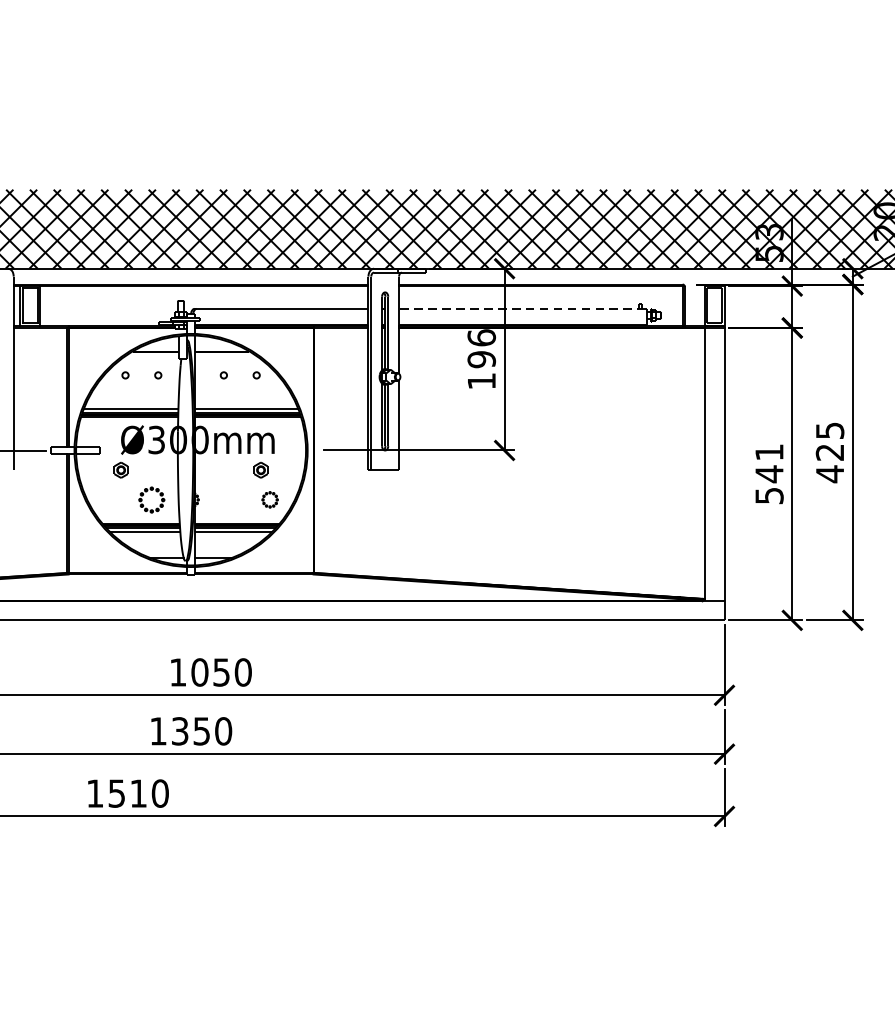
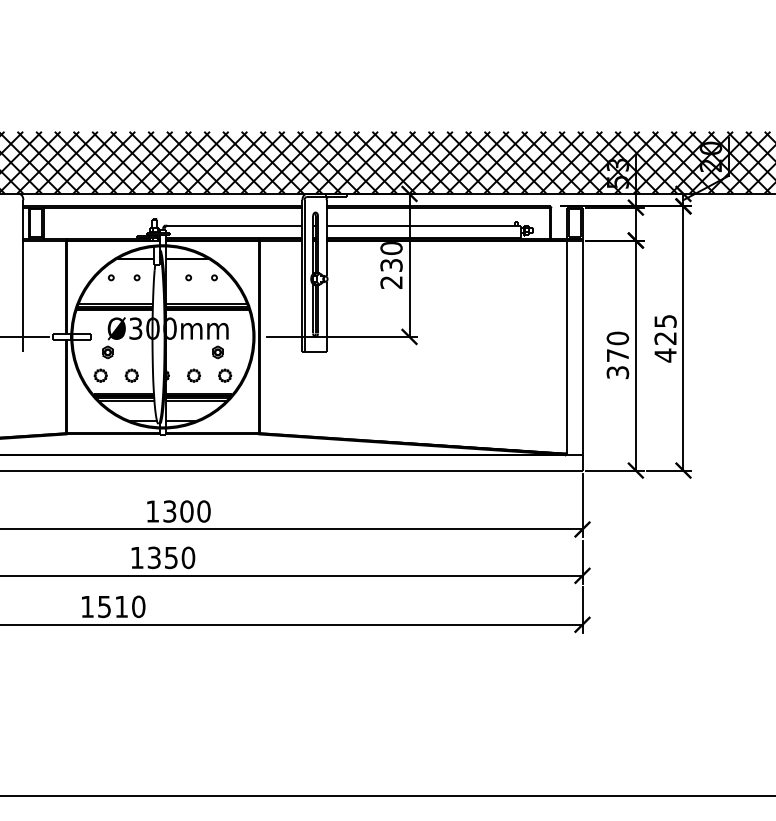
line: (522, 308) -> (423, 225), dashed -> solid
text: (481, 359) -> (391, 265), 196 -> 230
text: (768, 472) -> (617, 354), 541 -> 370
part: (111, 499) -> (100, 375), added
part: (151, 499) -> (131, 375), size x0.62
part: (229, 499) -> (193, 375), added
text: (210, 672) -> (178, 511), 1050 -> 1300

